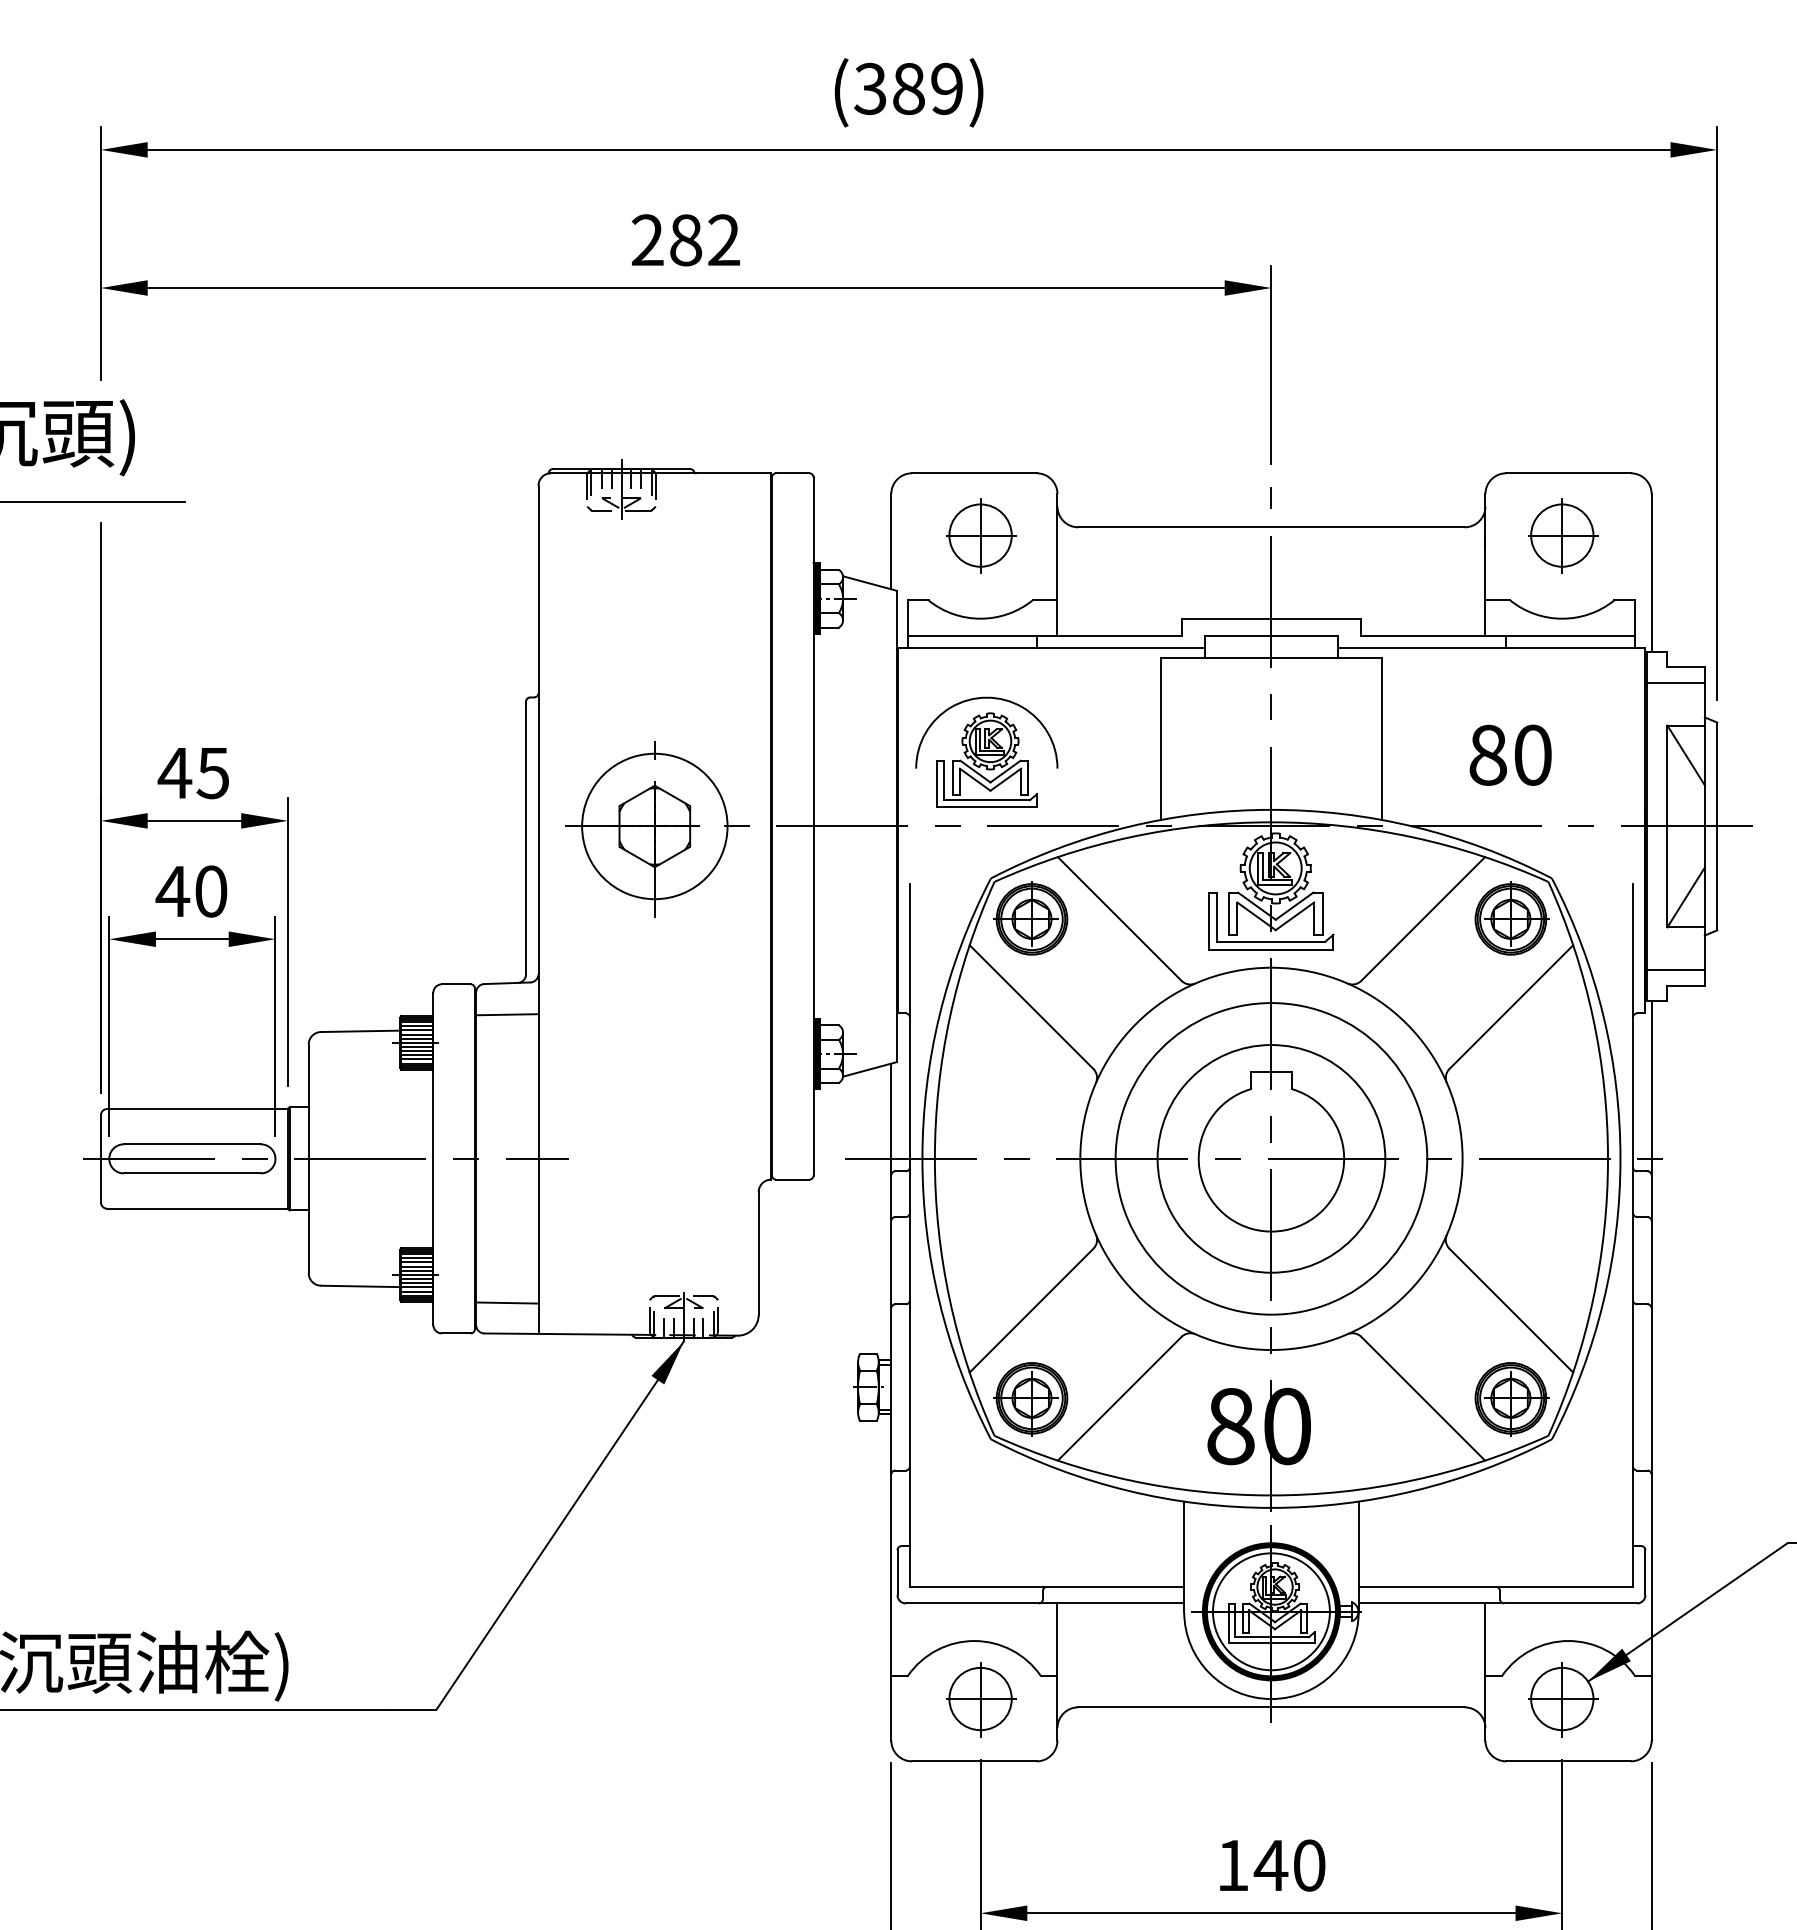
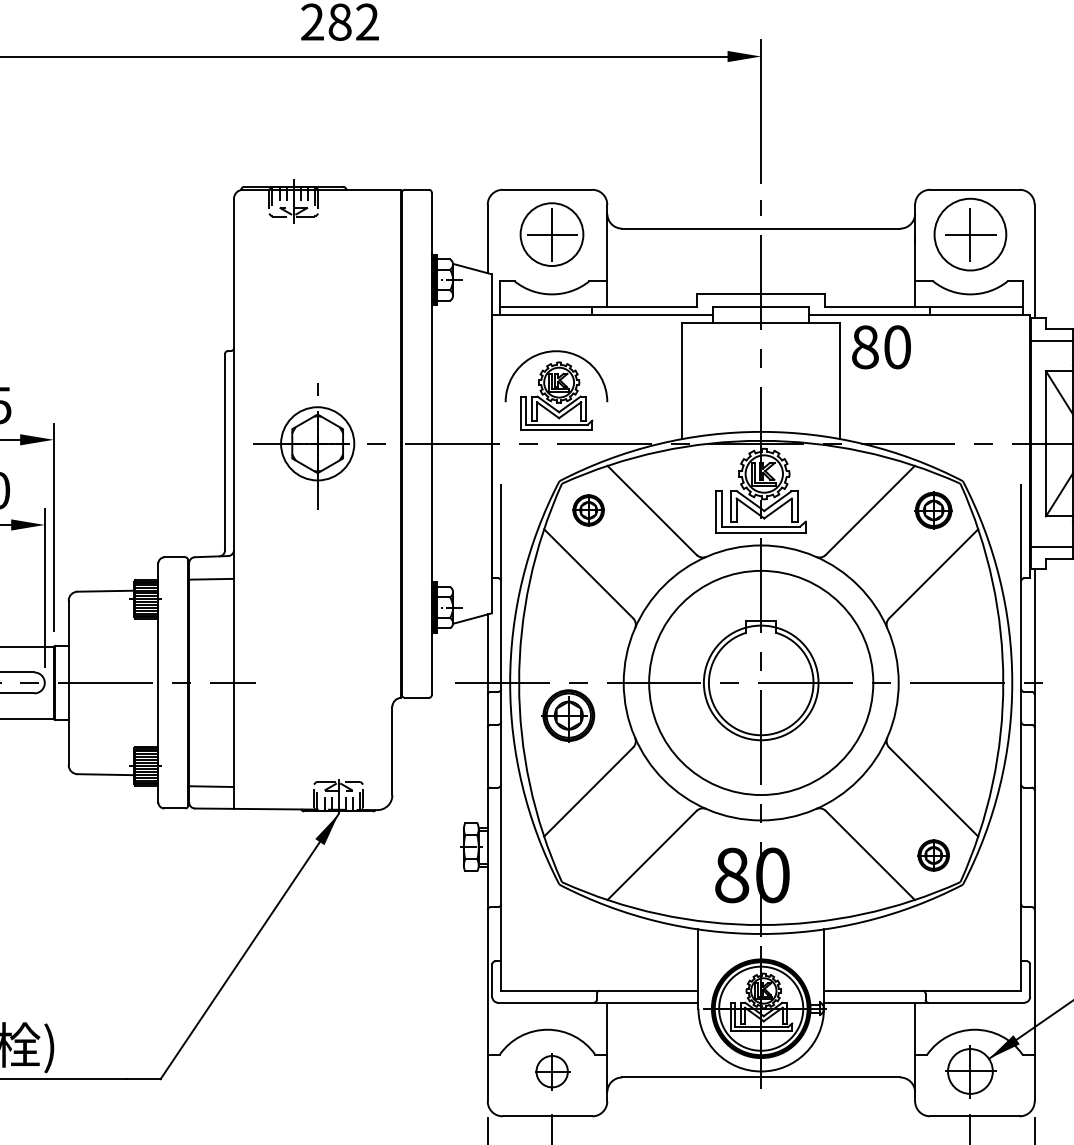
circle: (980, 535) -> (551, 234), size x1.4
circle: (1562, 535) -> (970, 234), size x1.6
text: (1510, 754) -> (881, 346), moved
circle: (654, 826) -> (317, 443), size x0.7
part: (1030, 918) -> (587, 510), size x0.6
part: (1511, 918) -> (933, 510), size x0.7
circle: (1271, 1158) -> (761, 682), size x0.7
part: (1030, 1399) -> (567, 716), moved
part: (1511, 1399) -> (933, 856), size x0.6
part: (981, 1699) -> (552, 1071), size x0.7

